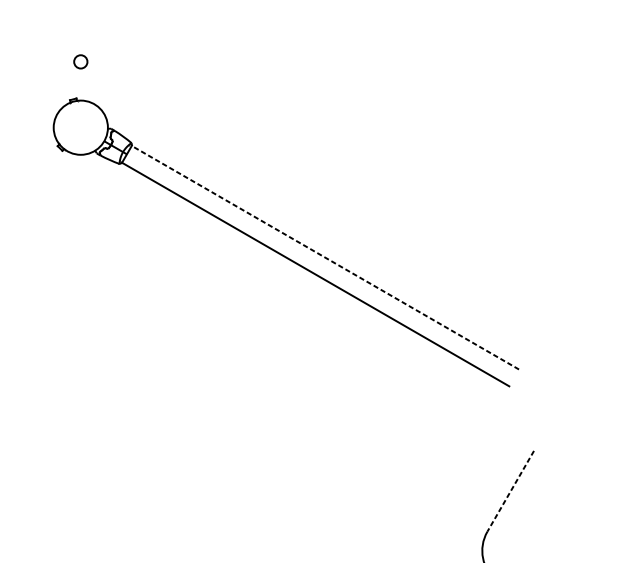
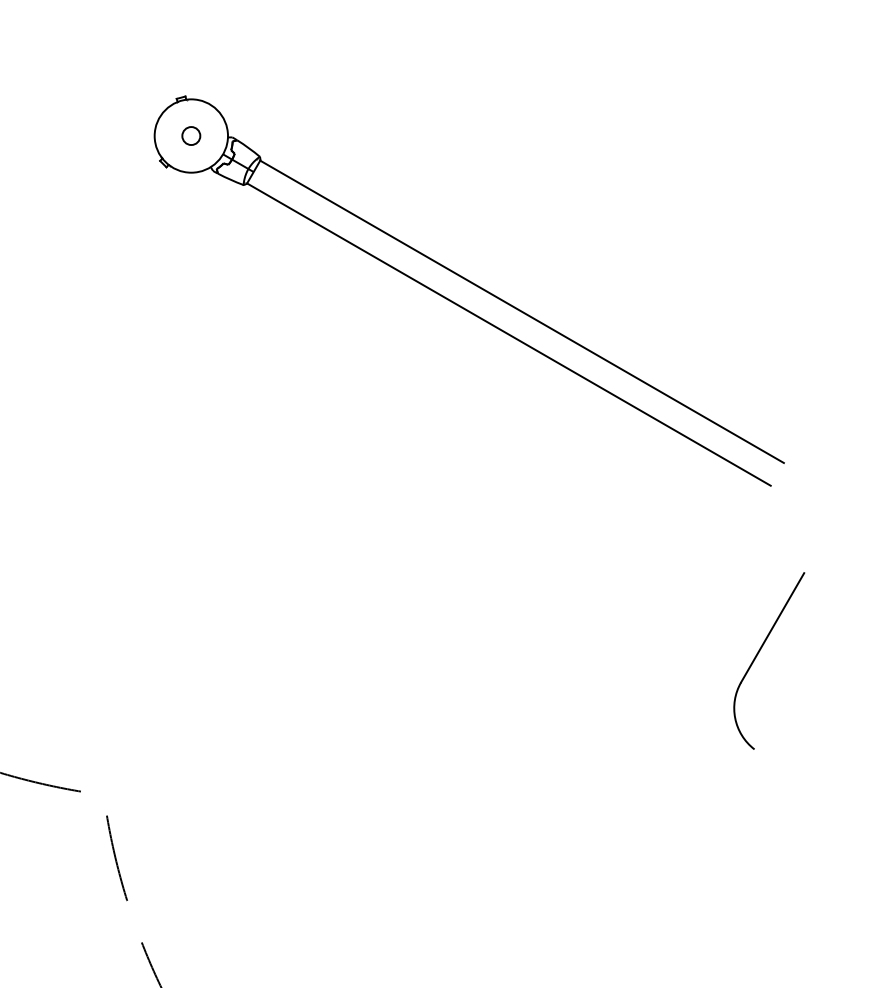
circle: (80, 61) -> (191, 135), moved
line: (324, 257) -> (521, 311), dashed -> solid
line: (510, 491) -> (772, 628), dashed -> solid

